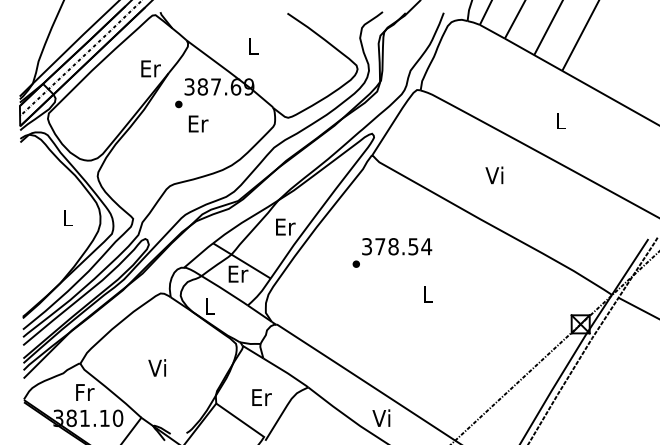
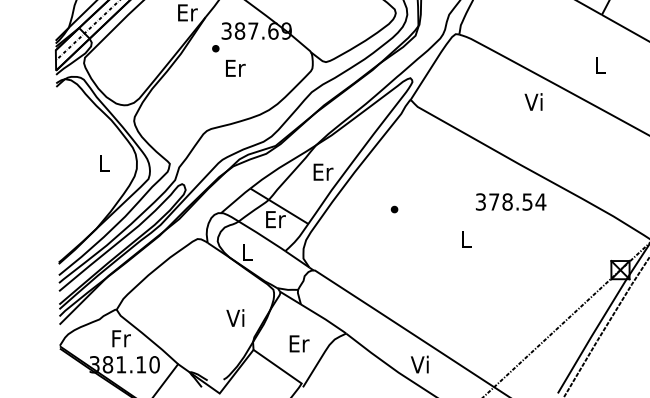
text: (494, 175) -> (533, 102), moved
text: (397, 246) -> (511, 201), moved
text: (156, 367) -> (234, 317), moved

